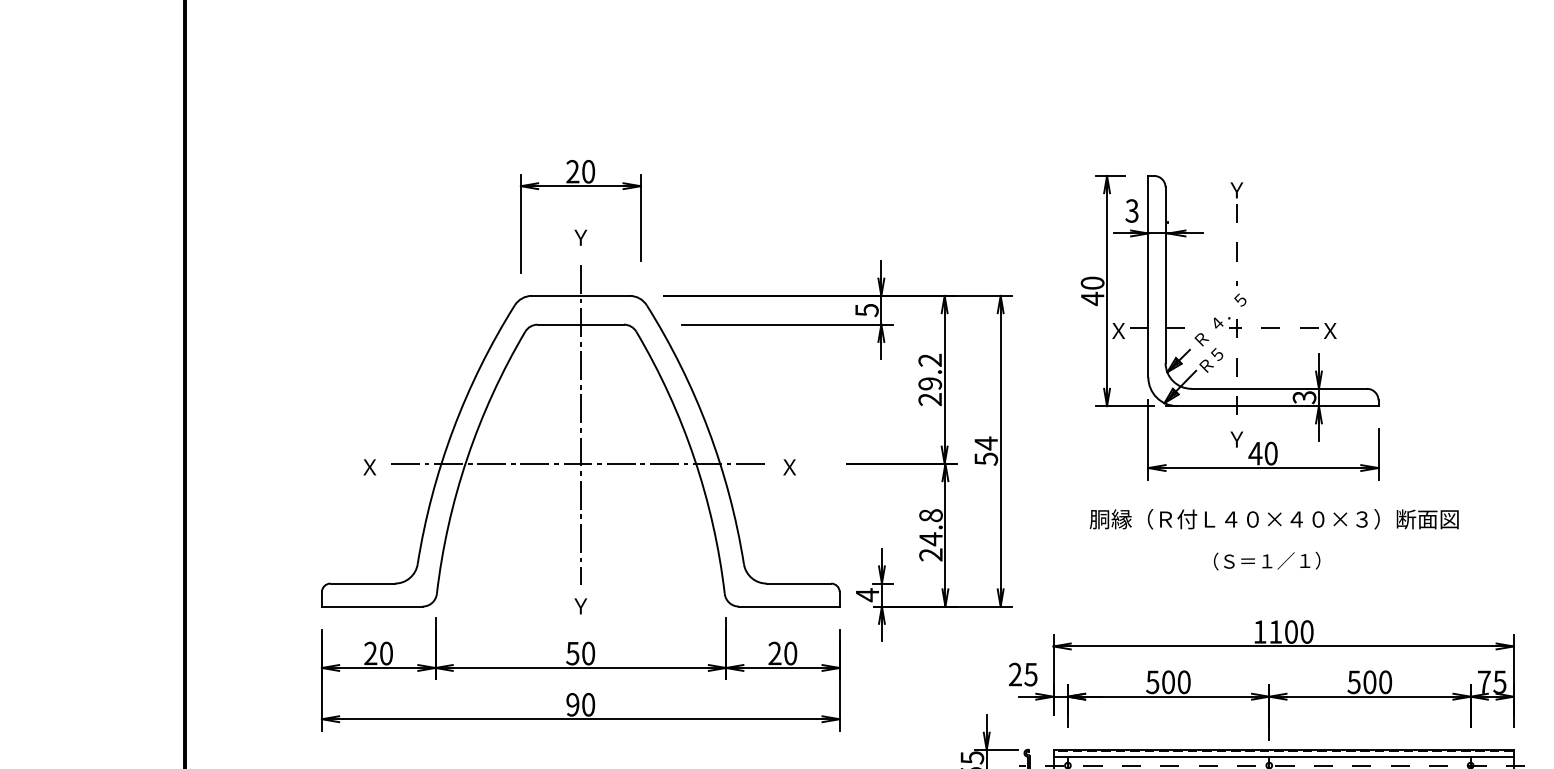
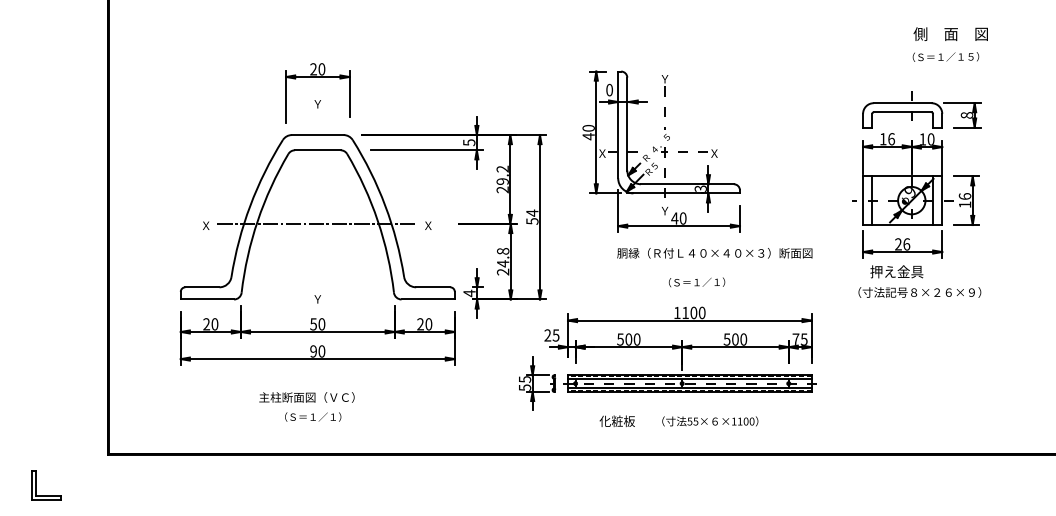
text: (1131, 211) -> (609, 90), 3 -> 0
line: (580, 425) -> (317, 203), removed
text: (1273, 519) -> (714, 253), moved
text: (1266, 559) -> (696, 281), moved

